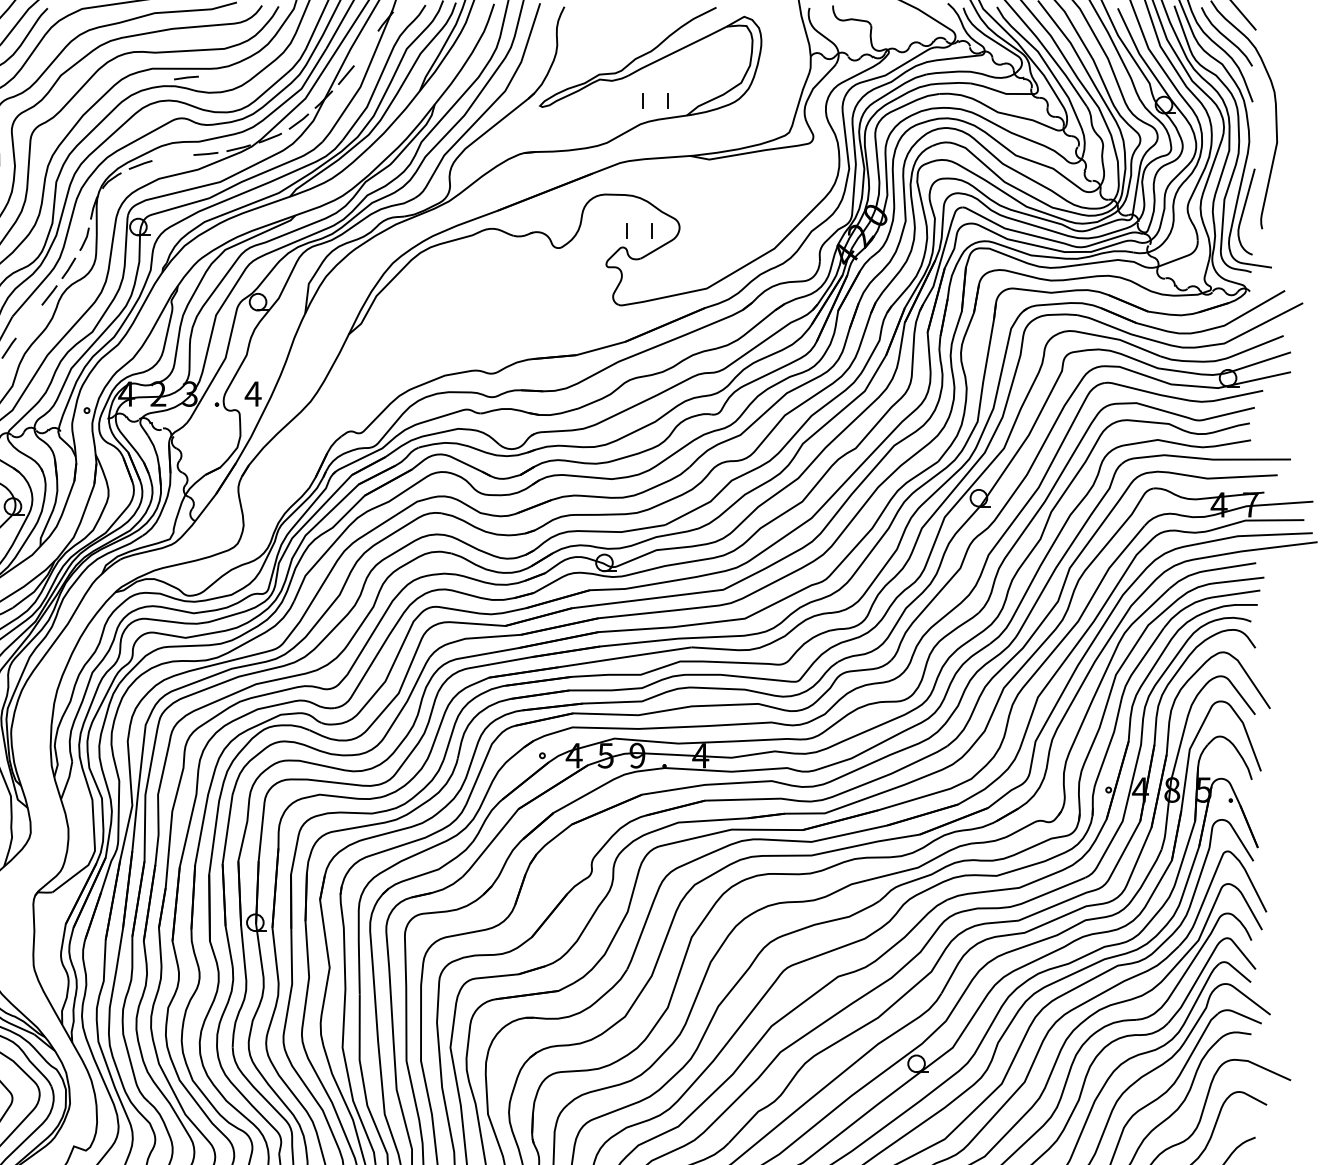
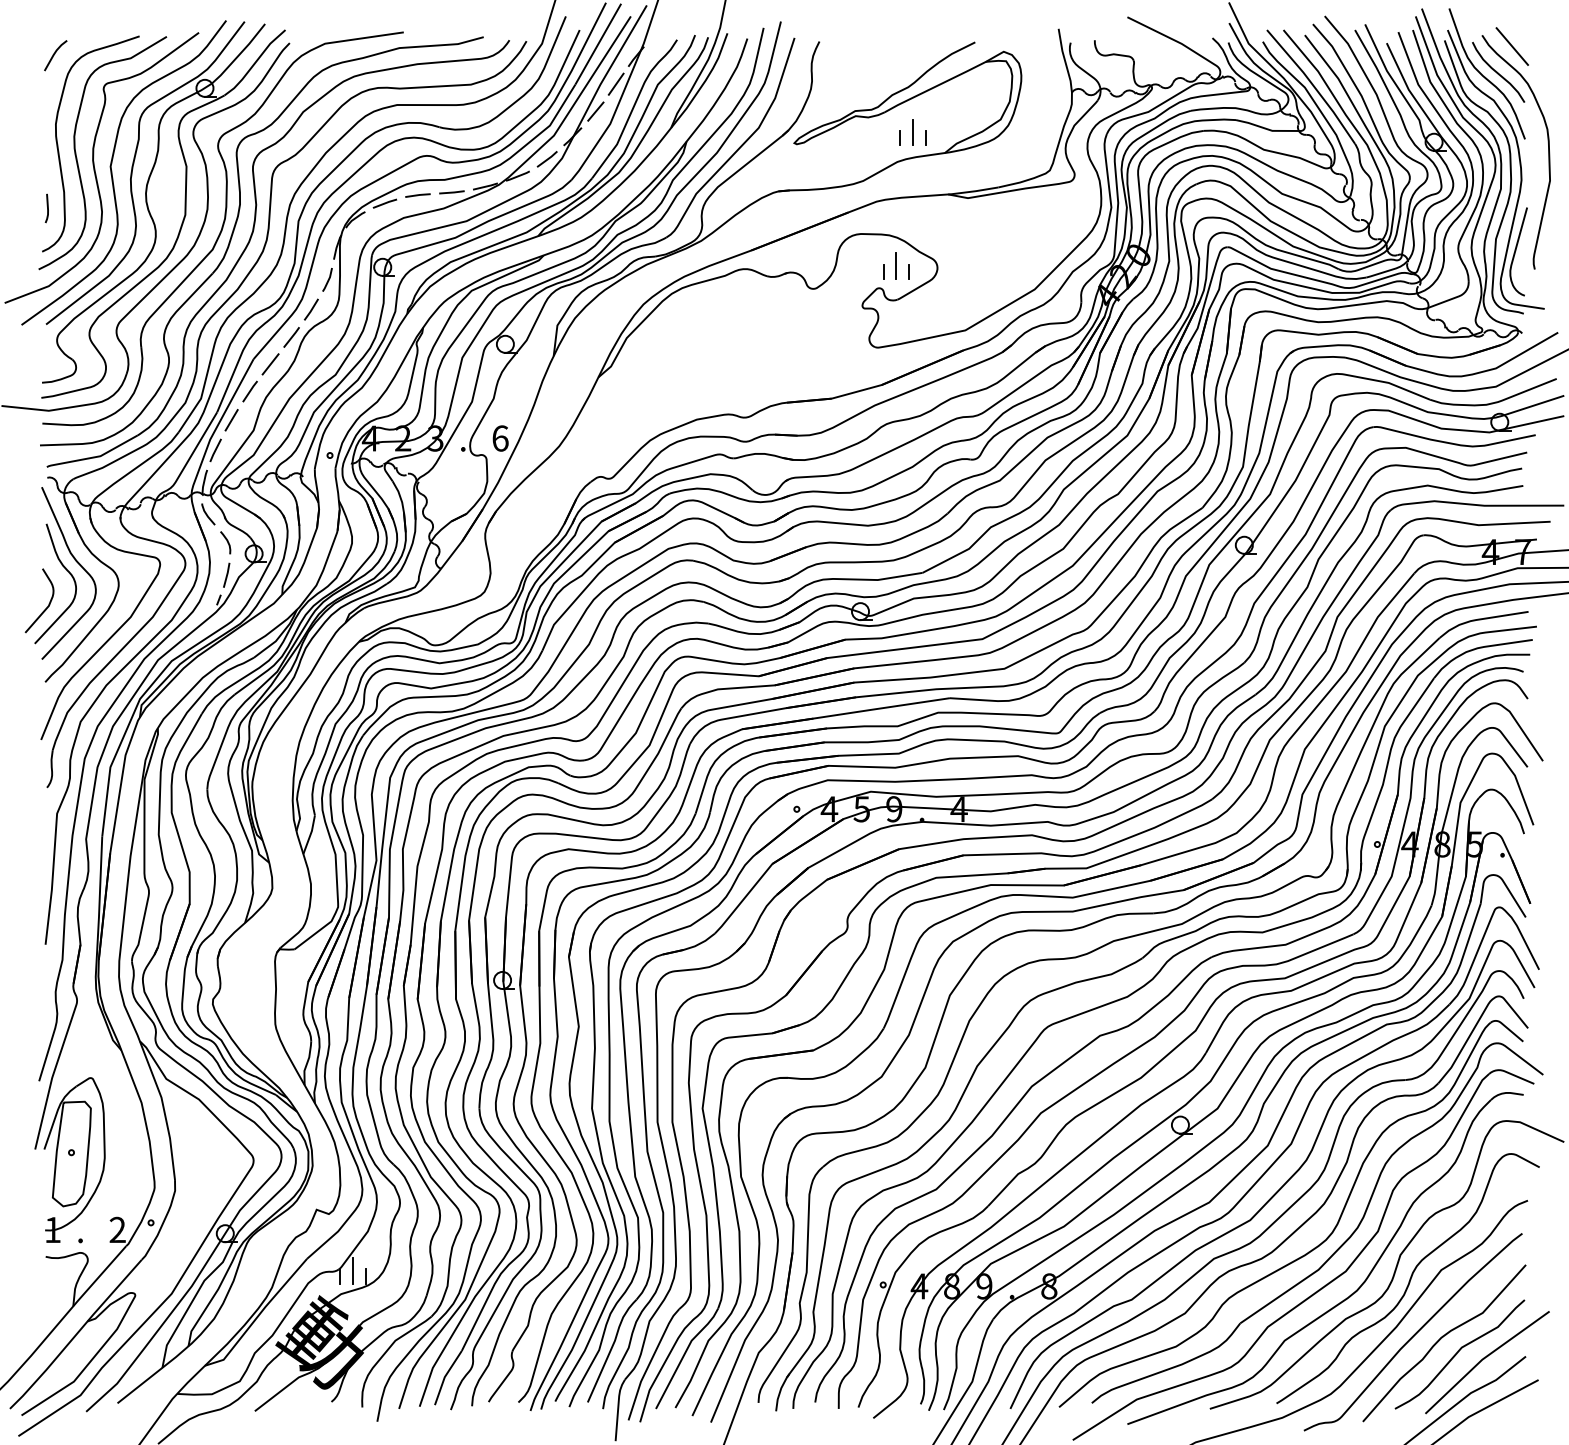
line: (365, 47) -> (615, 83), added
line: (186, 77) -> (417, 195), moved
line: (655, 95) -> (912, 132), added
line: (639, 226) -> (896, 266), added
line: (28, 321) -> (270, 364), added
text: (253, 394) -> (500, 438), 4 -> 6

